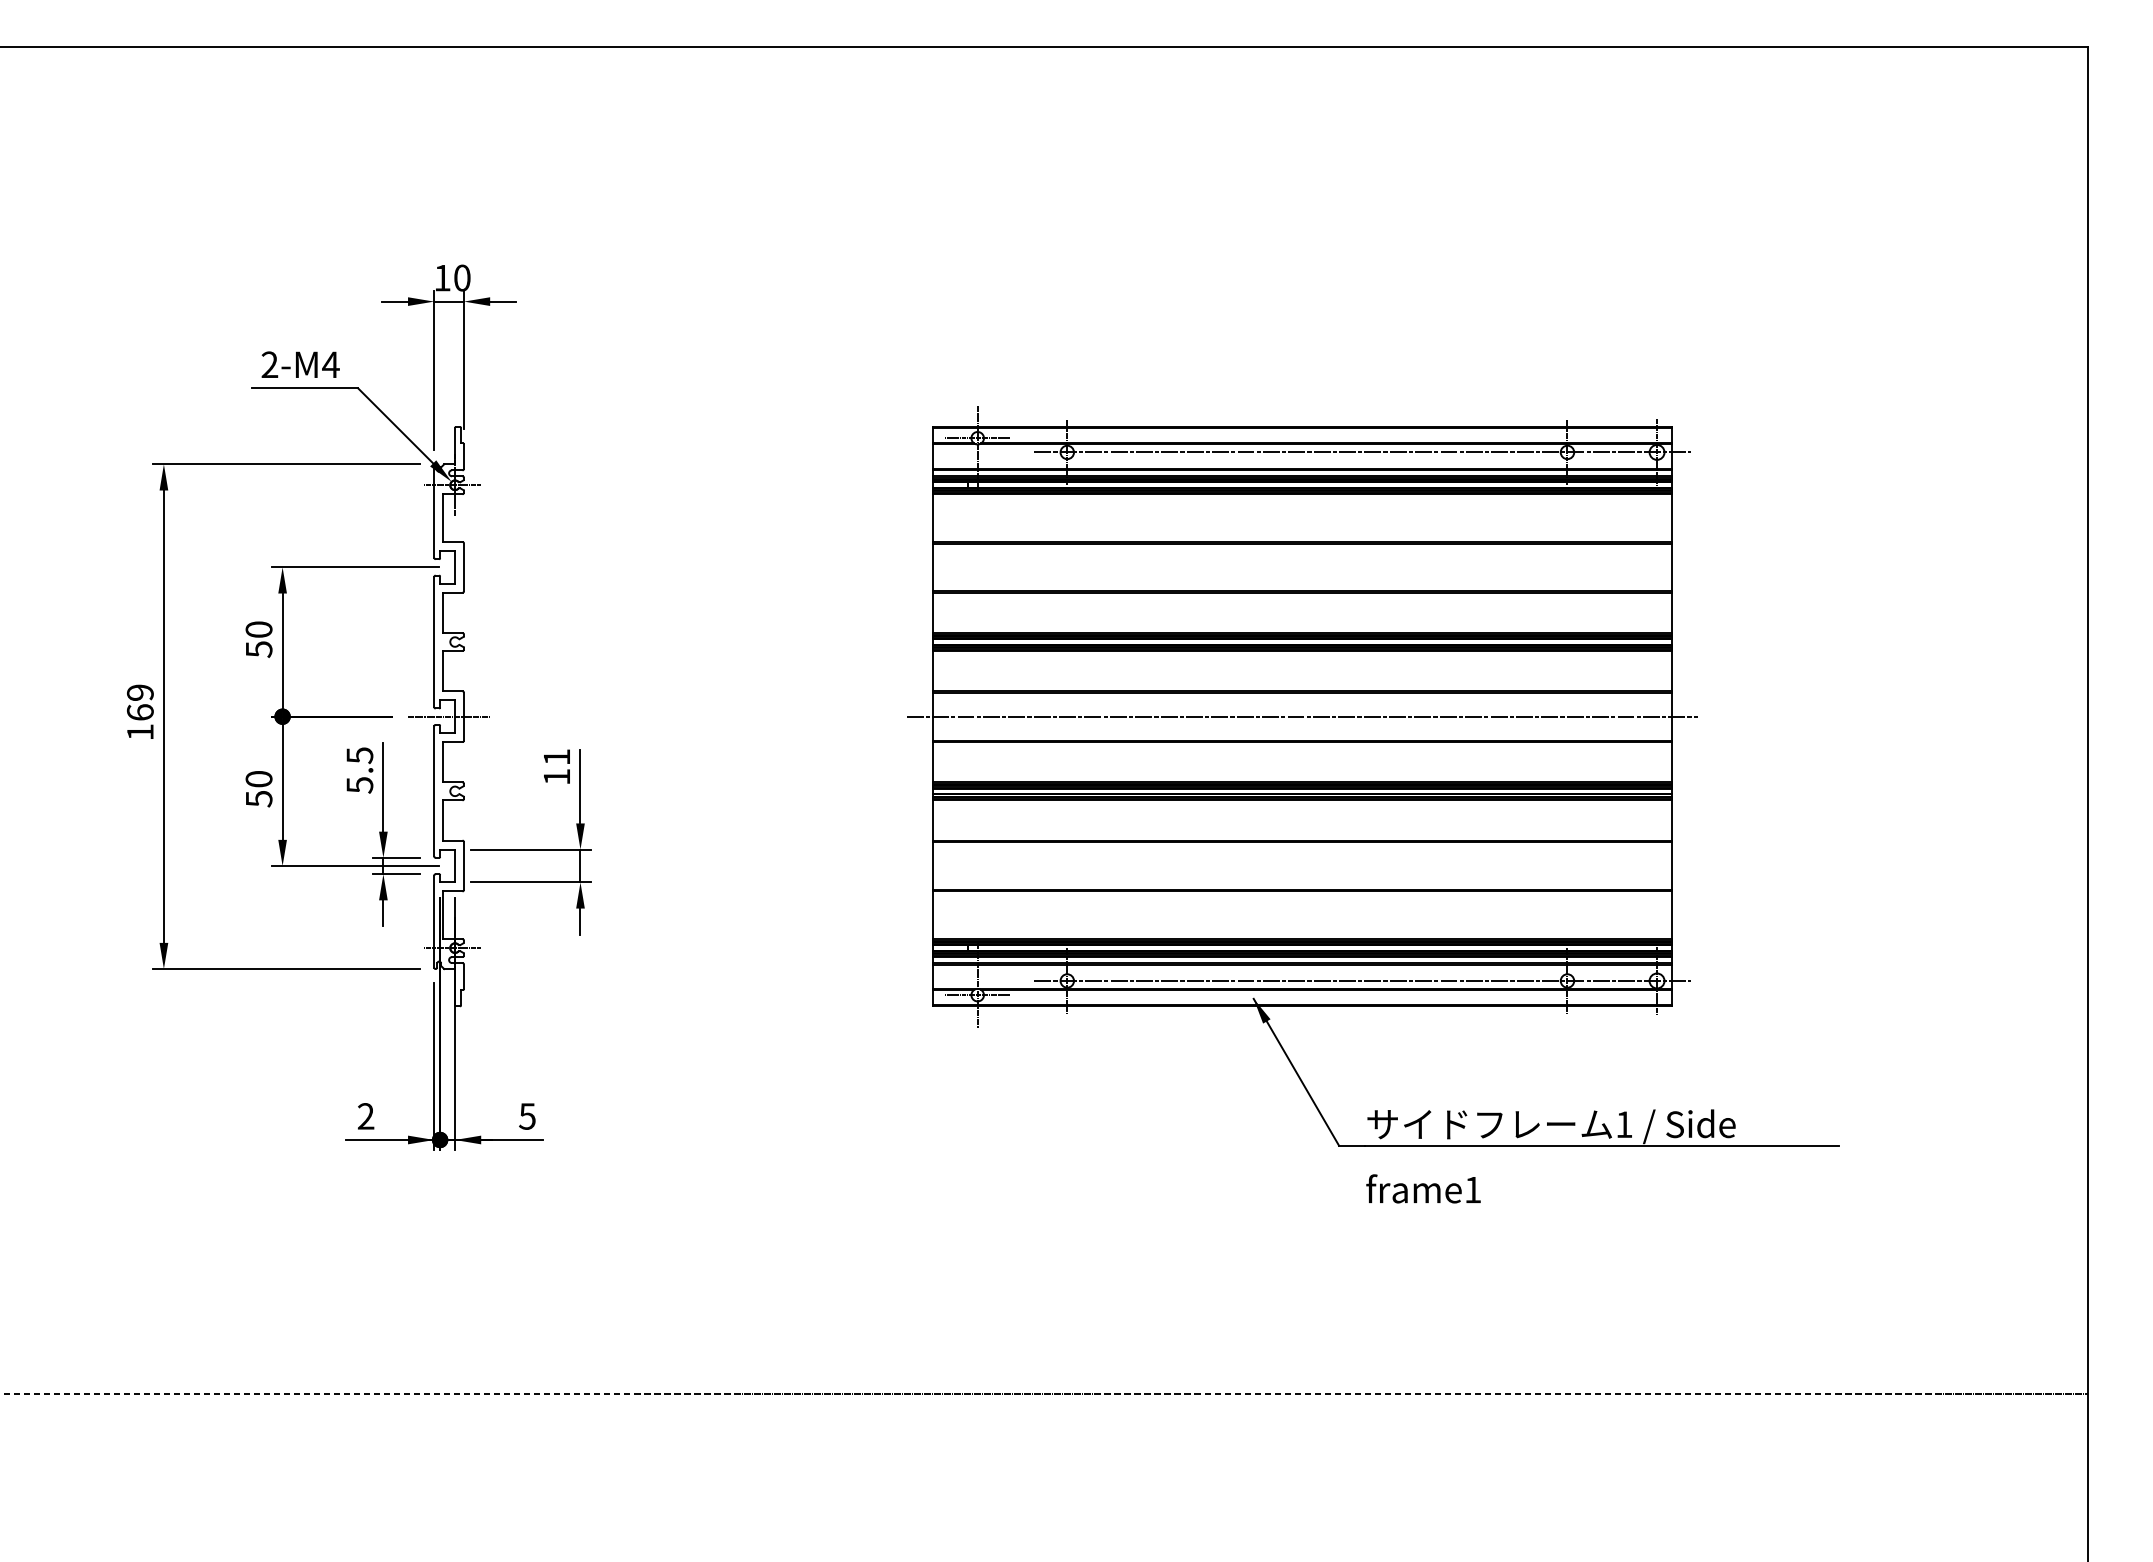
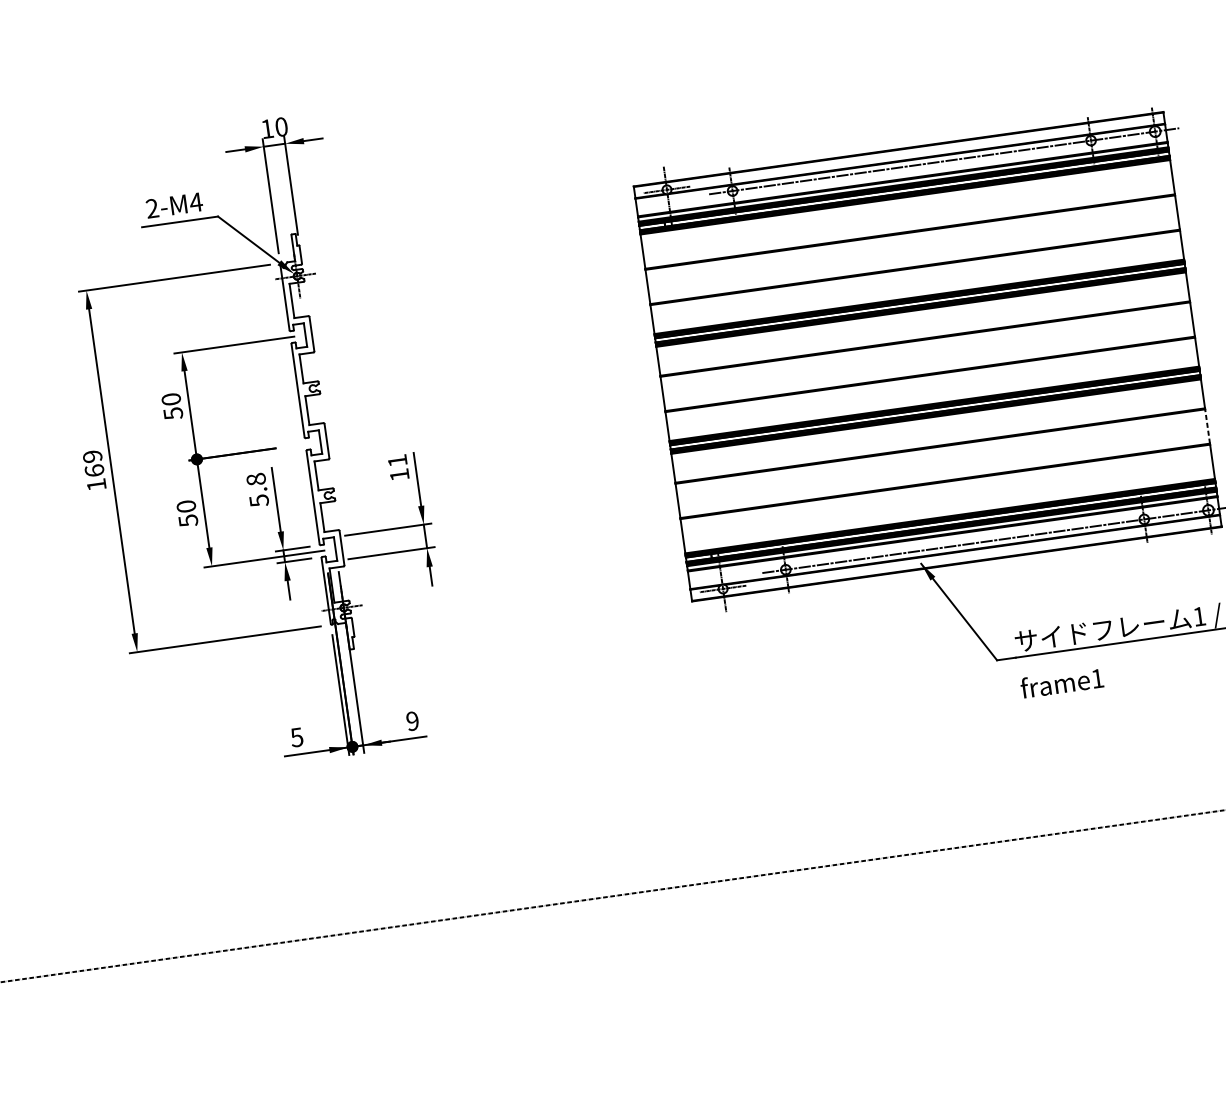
line: (449, 716) -> (316, 442), removed
line: (1302, 716) -> (927, 356), removed
text: (359, 755) -> (255, 479), 5.5 -> 5.8
line: (1671, 866) -> (1207, 426), solid -> dashed
text: (365, 1116) -> (296, 737), 2 -> 5
text: (527, 1116) -> (412, 721), 5 -> 9

